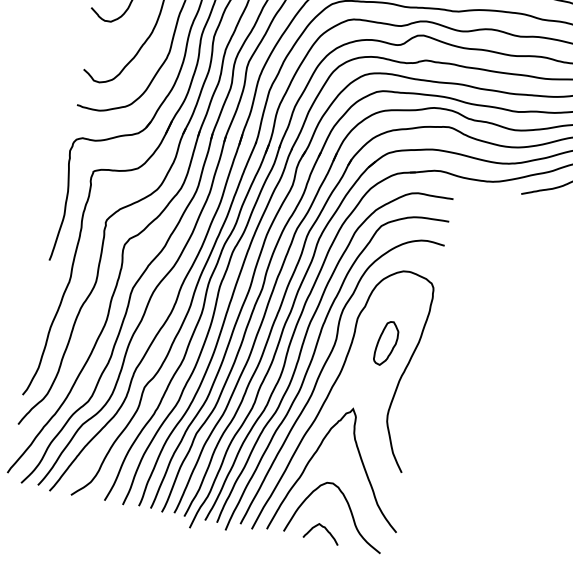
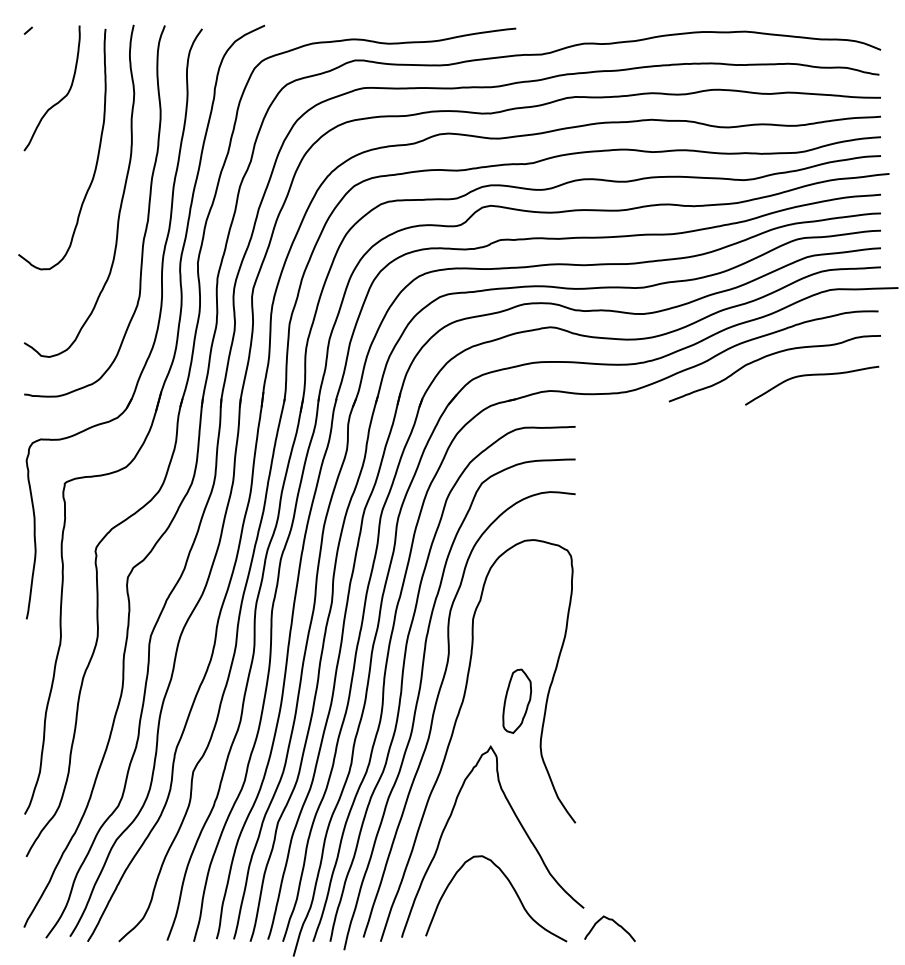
part: (386, 343) -> (517, 700), moved
curve: (324, 528) -> (612, 921), moved

